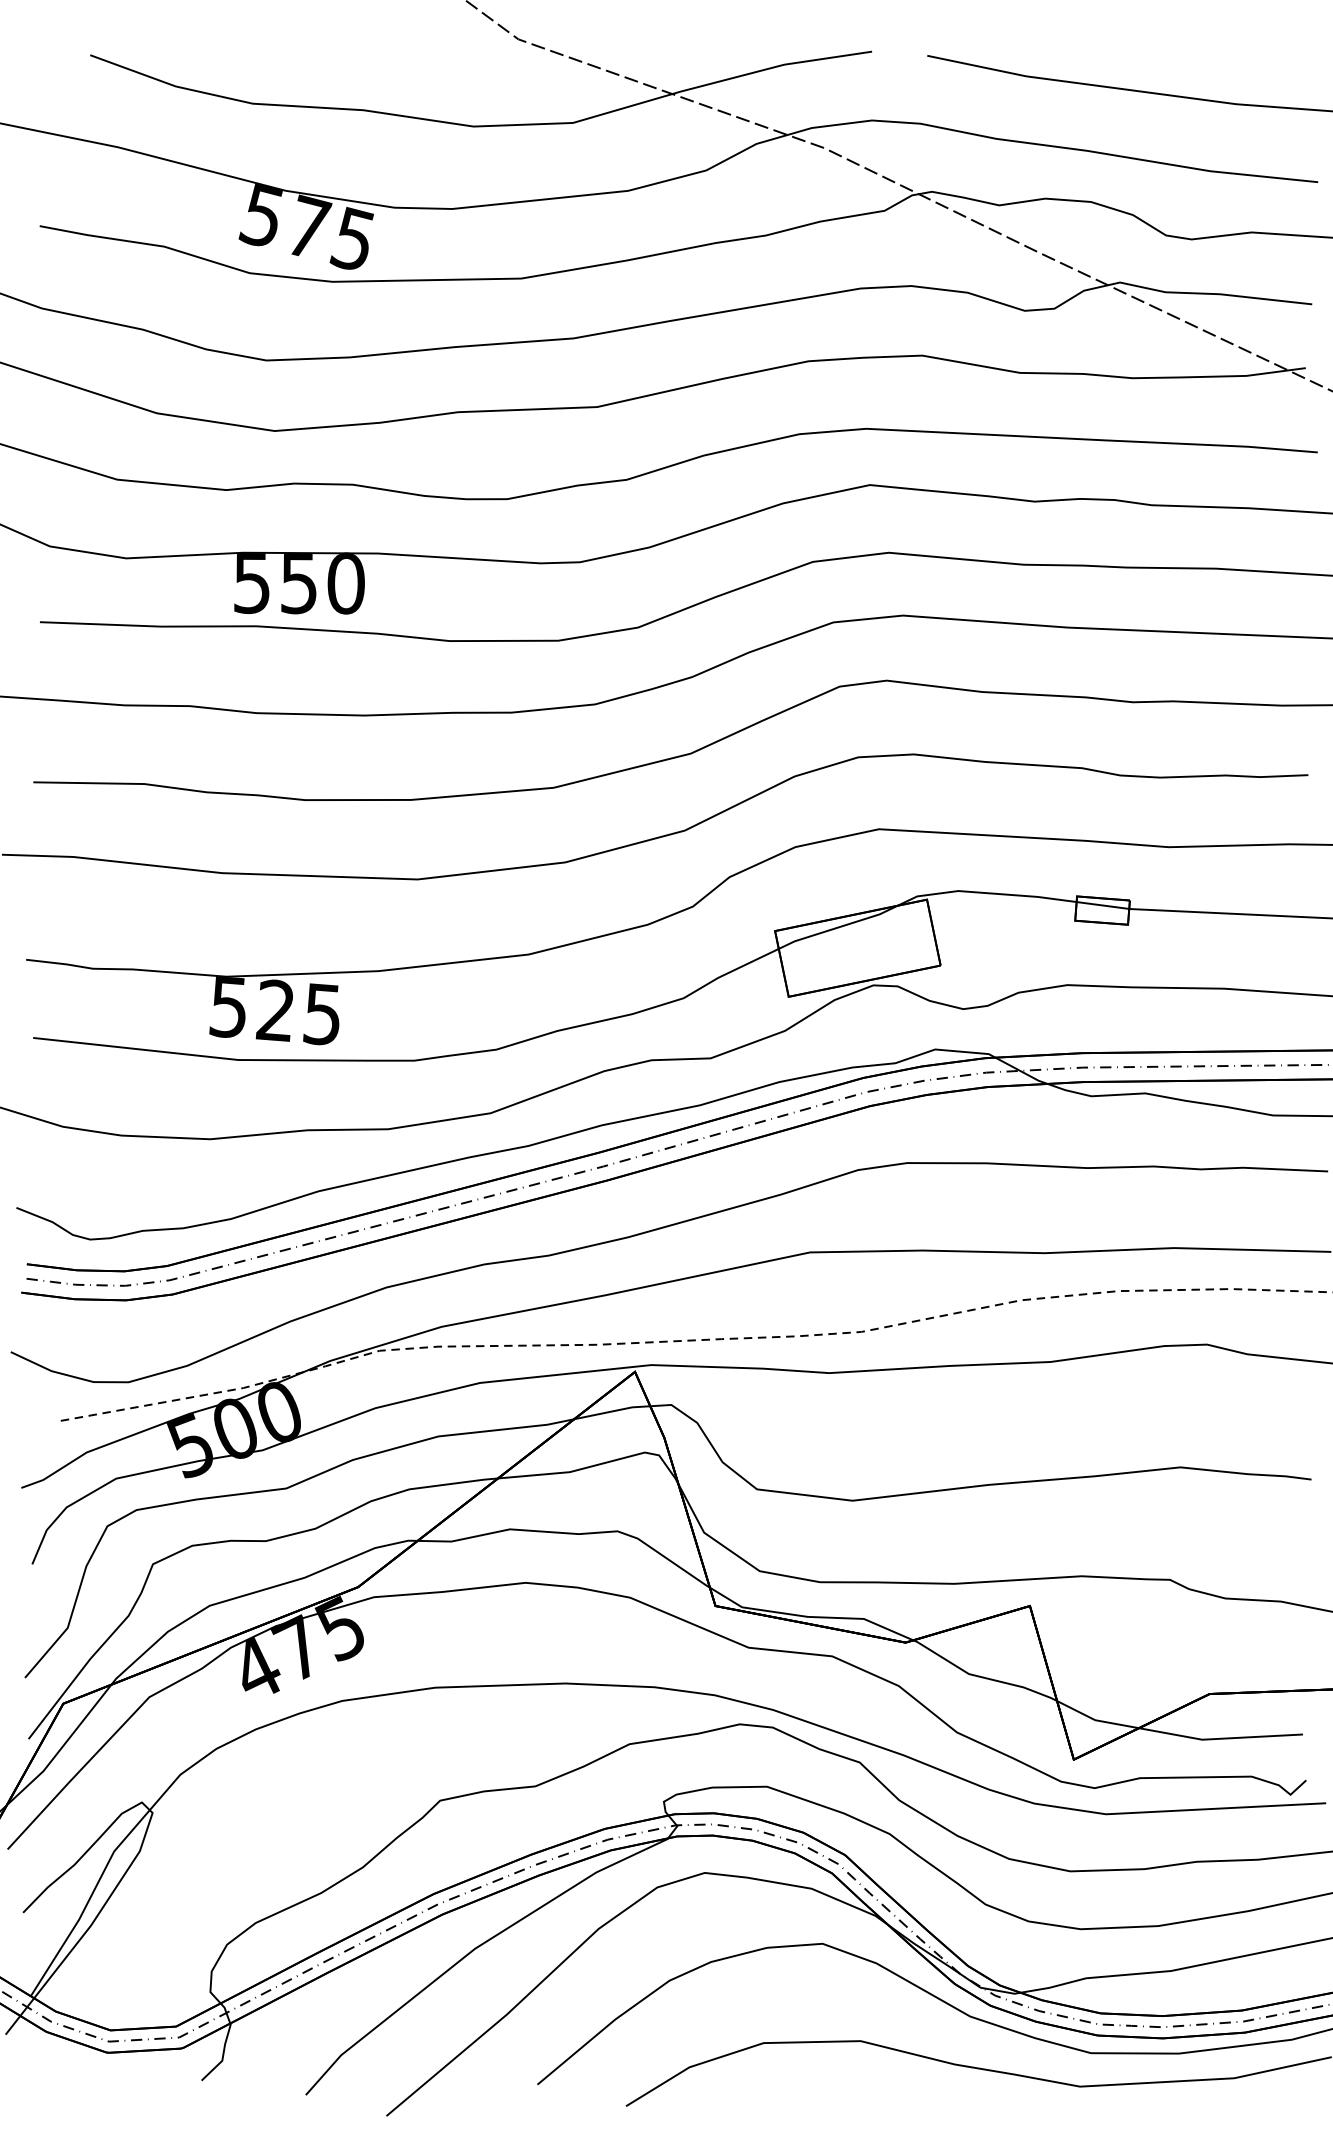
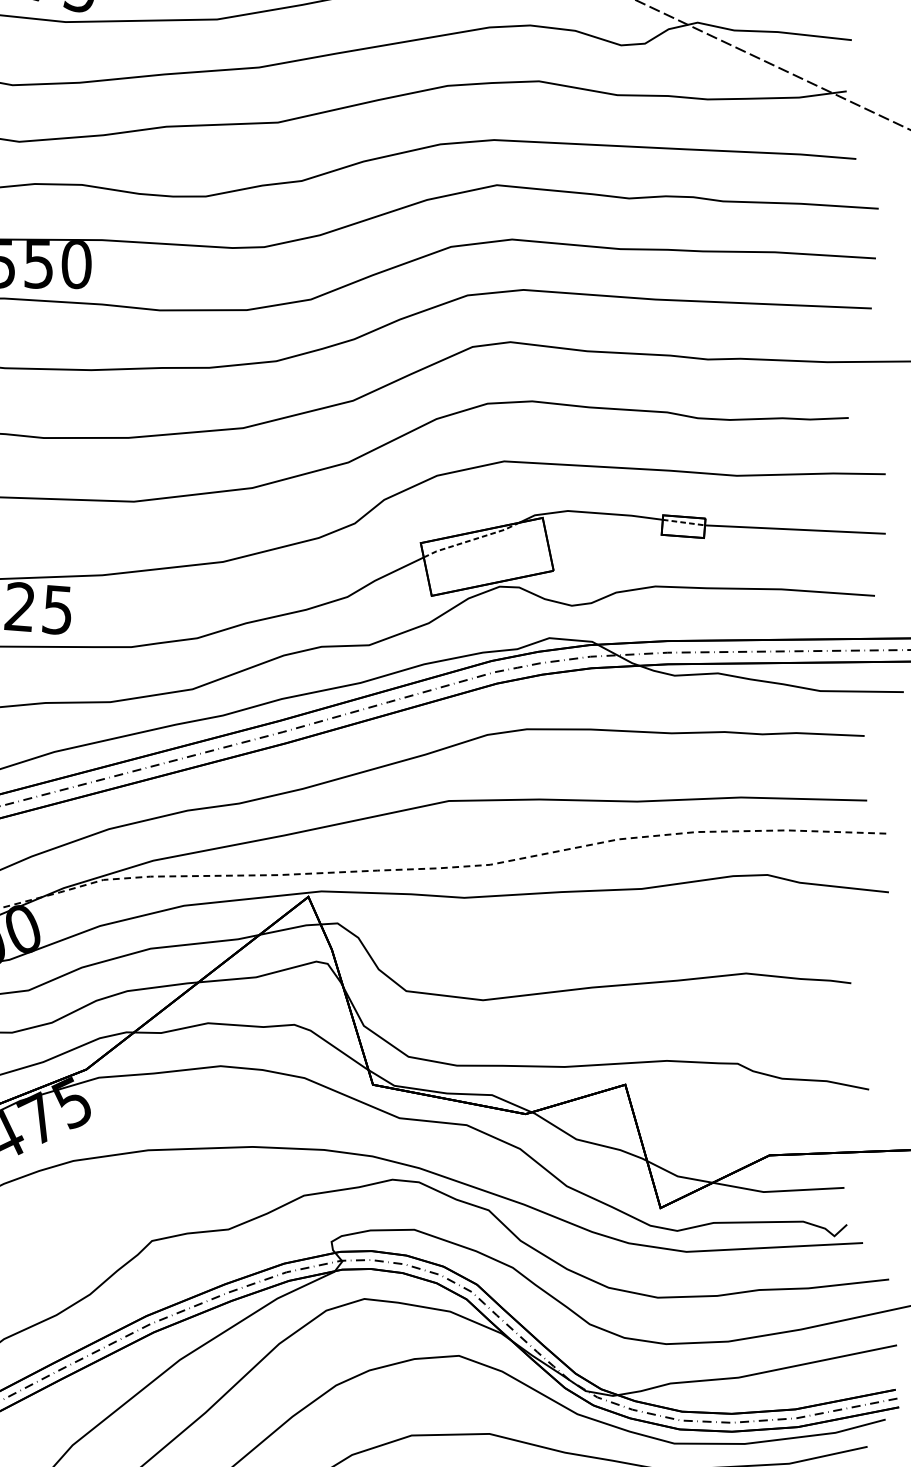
line: (1102, 905) -> (683, 522), solid -> dashed
line: (839, 927) -> (472, 540), solid -> dashed

